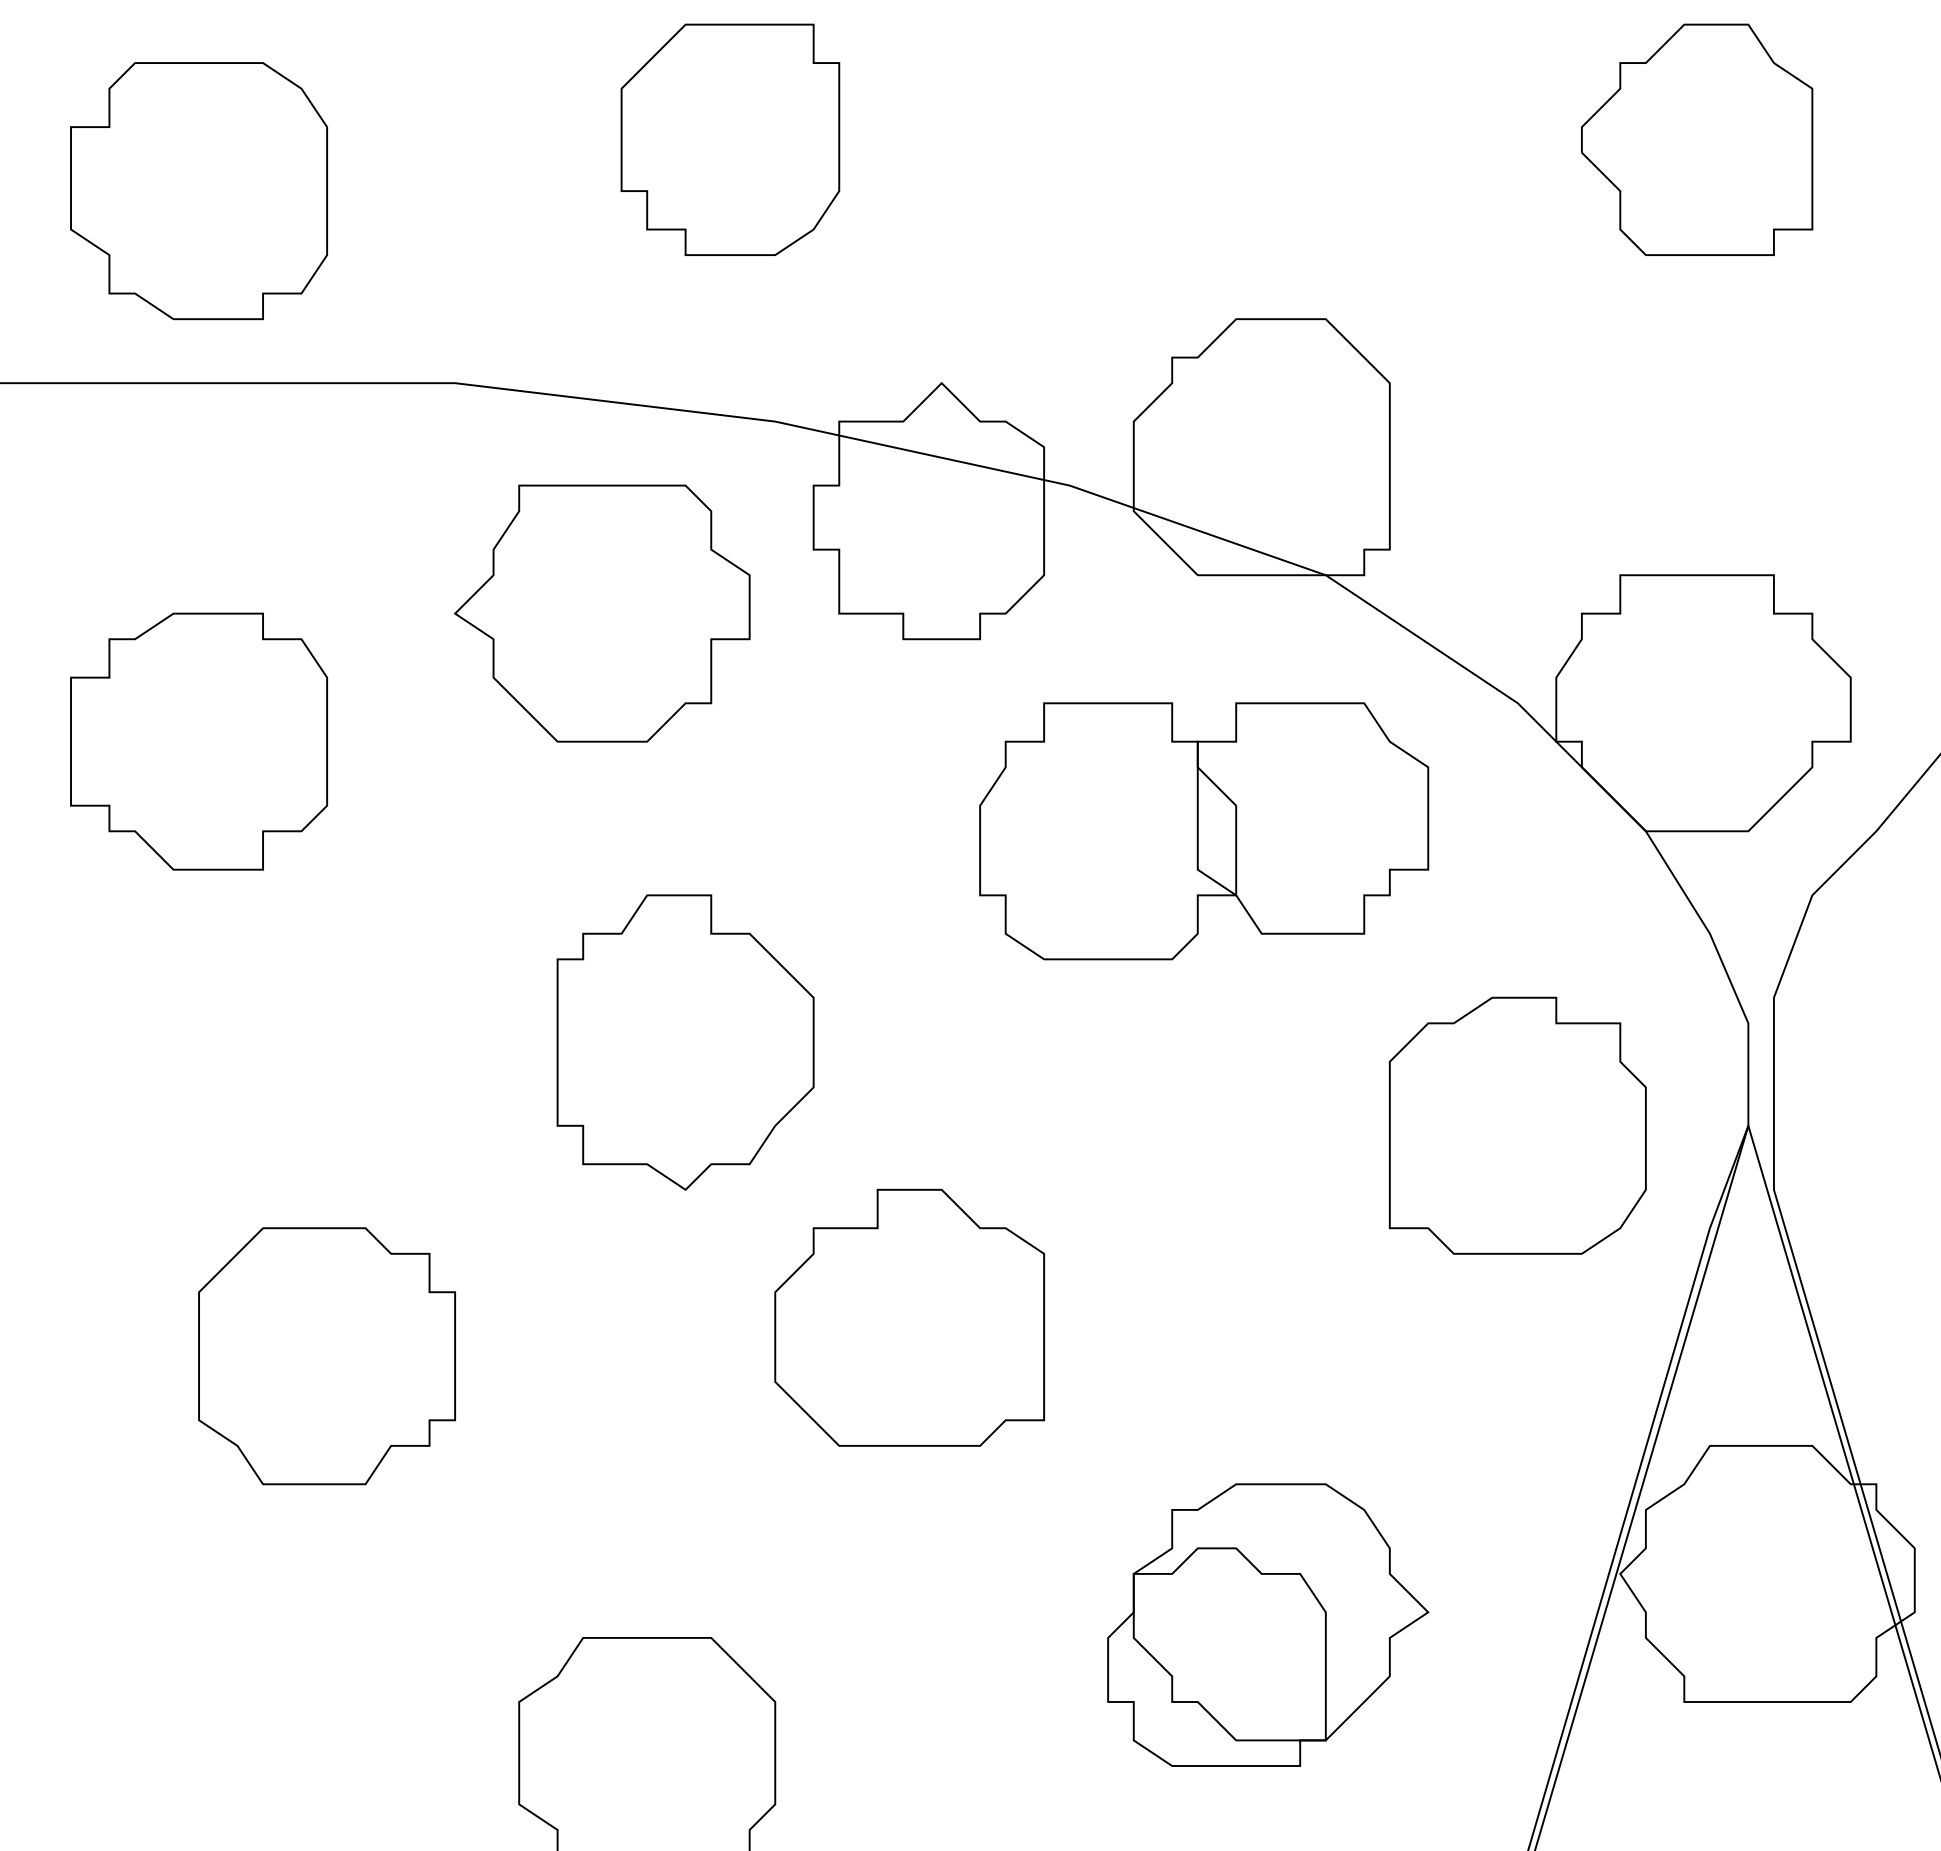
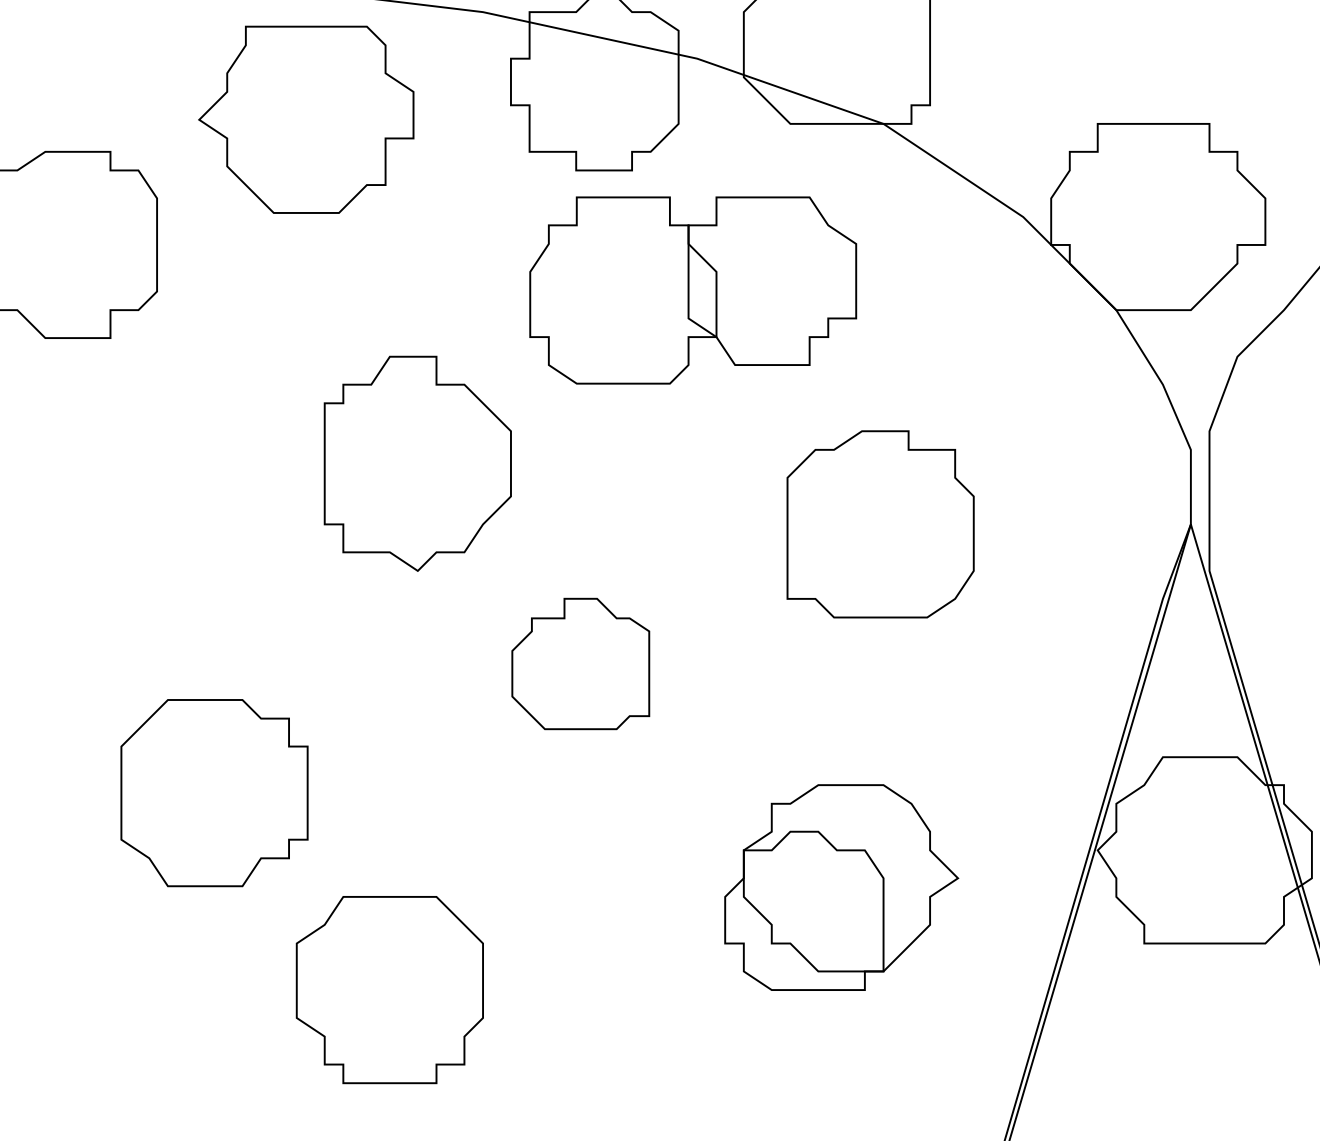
part: (602, 613) -> (306, 119), moved
part: (1204, 831) -> (693, 290), moved
part: (1517, 1125) -> (880, 524), moved
part: (909, 1317) -> (580, 663), size x0.7
part: (326, 1356) -> (214, 793), moved

